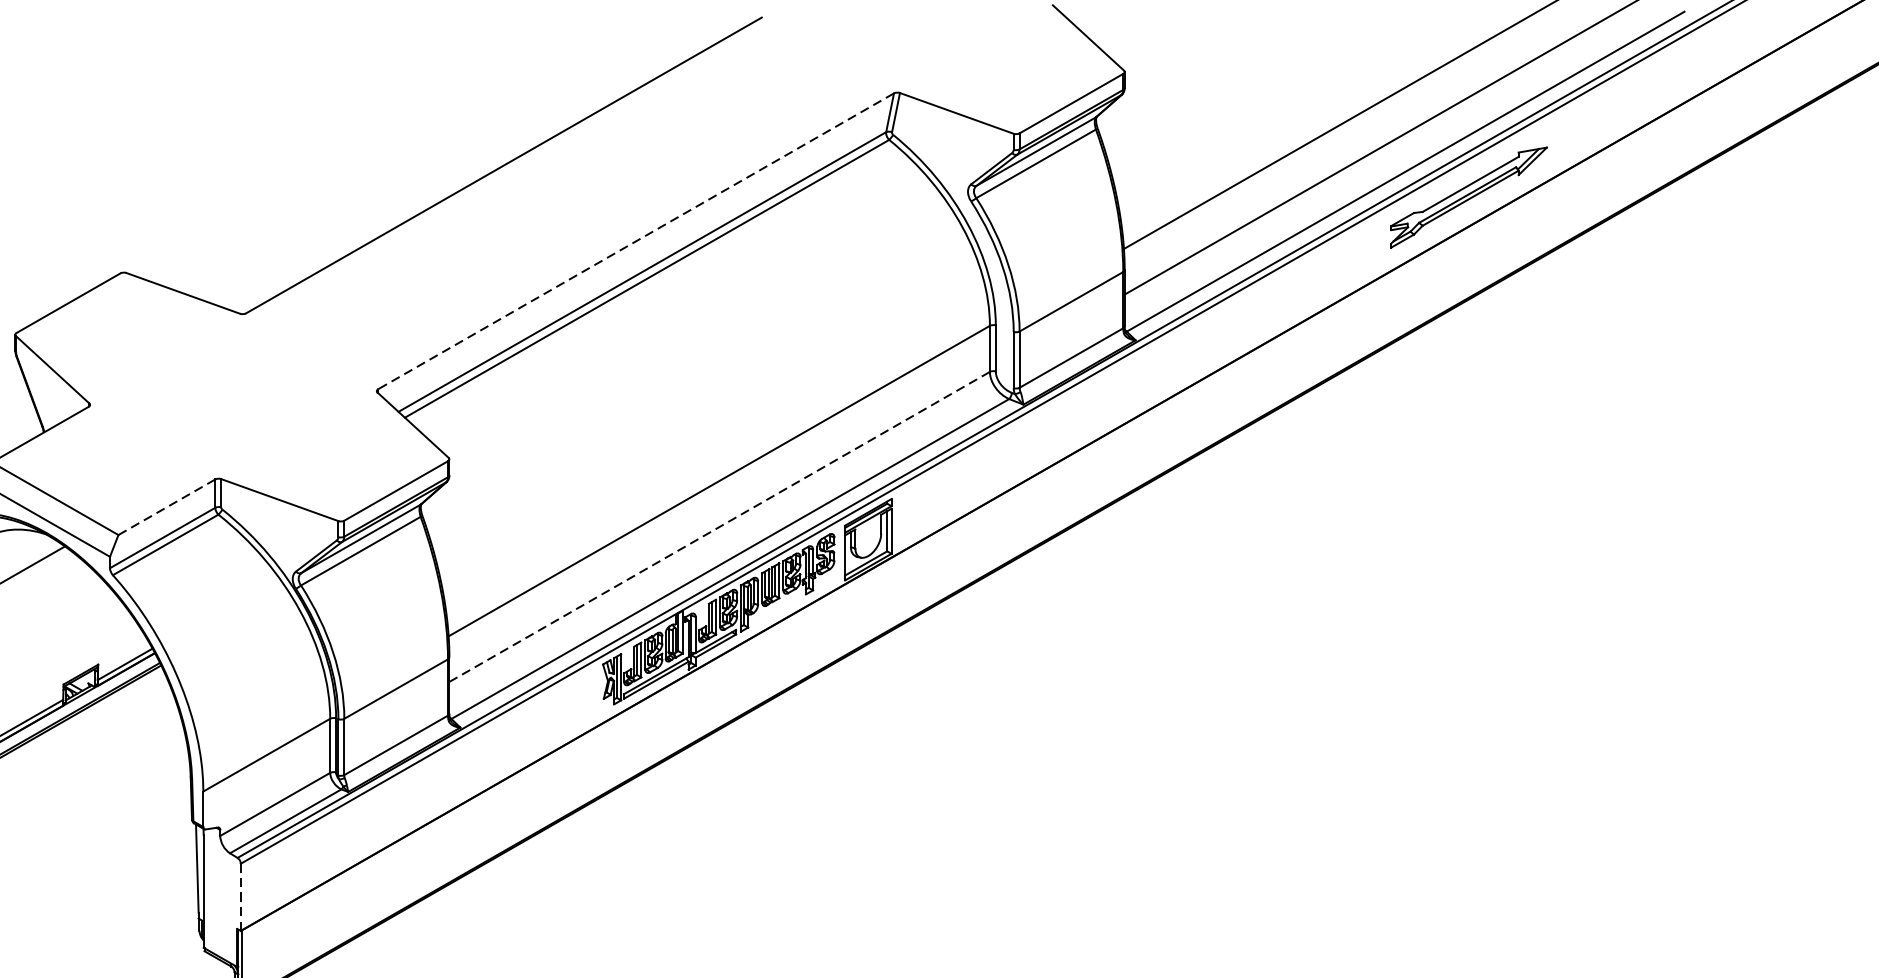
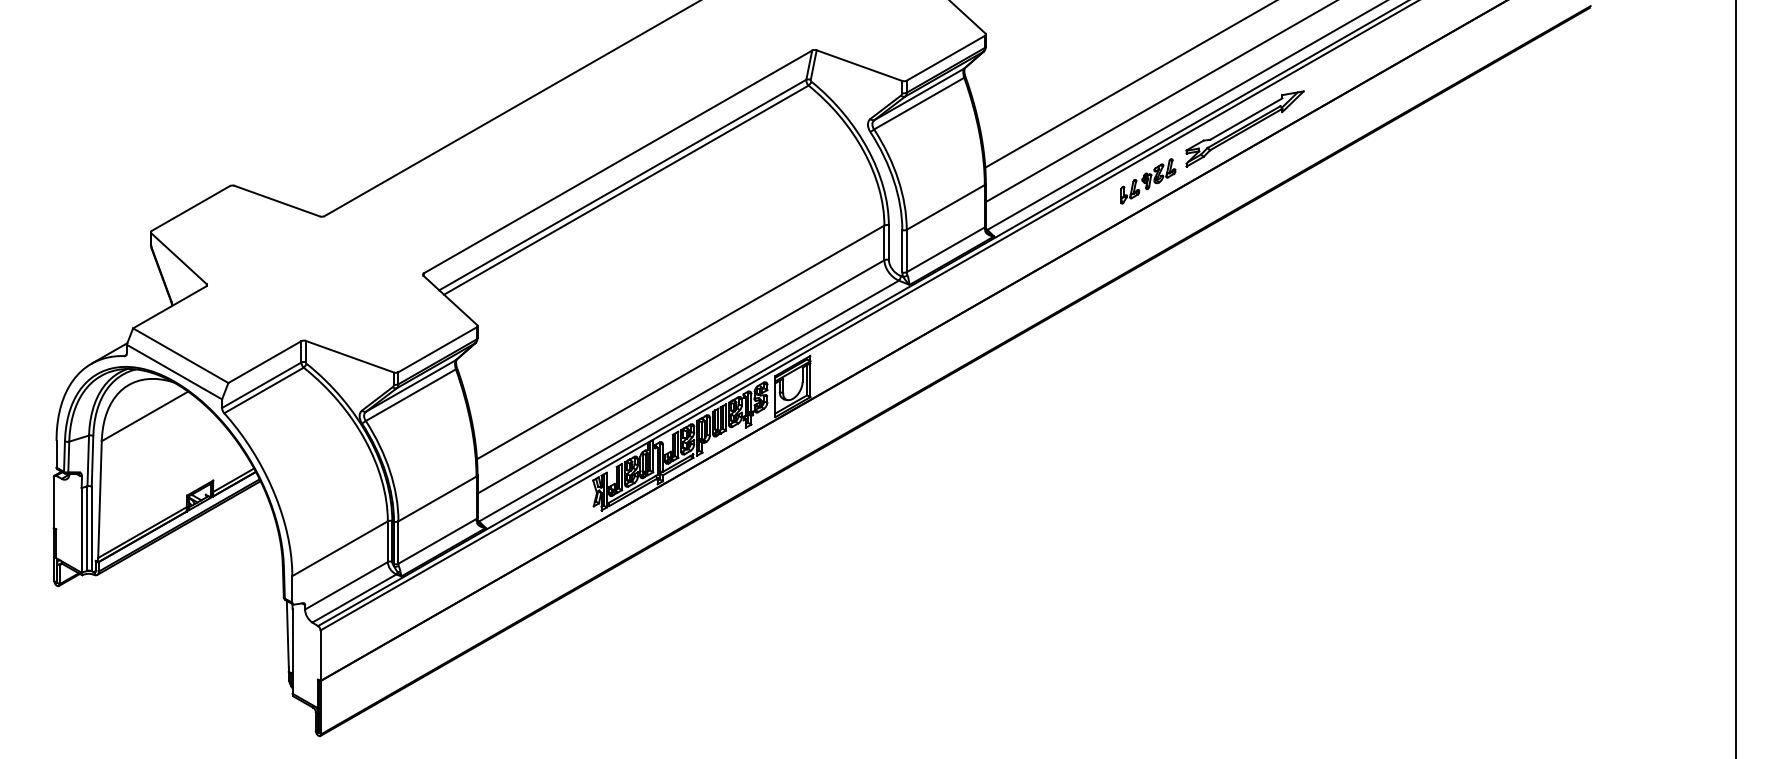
line: (636, 240) -> (618, 161), dashed -> solid
part: (1340, 267) -> (1148, 181), added
line: (166, 507) -> (264, 362), dashed -> solid
line: (719, 526) -> (680, 376), dashed -> solid
line: (240, 897) -> (320, 655), dashed -> solid

